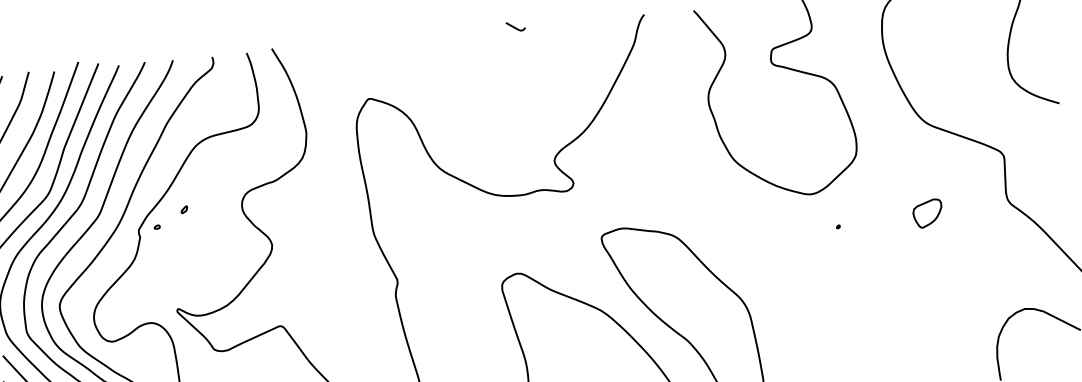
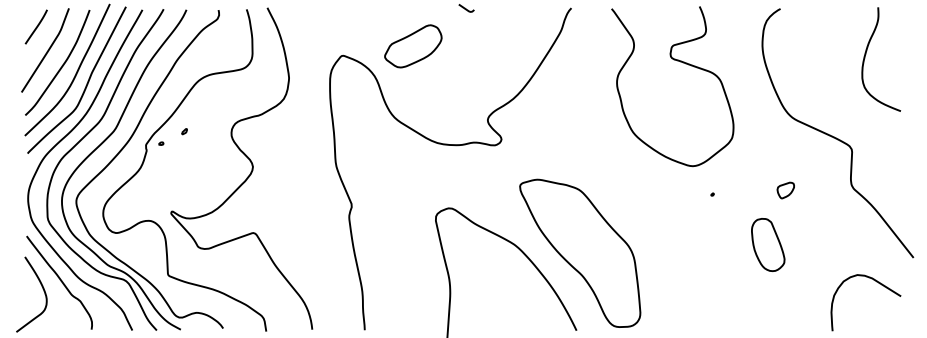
part: (455, 79) -> (413, 46), added
part: (927, 213) -> (785, 190), size x0.71
part: (912, 281) -> (768, 244), added

